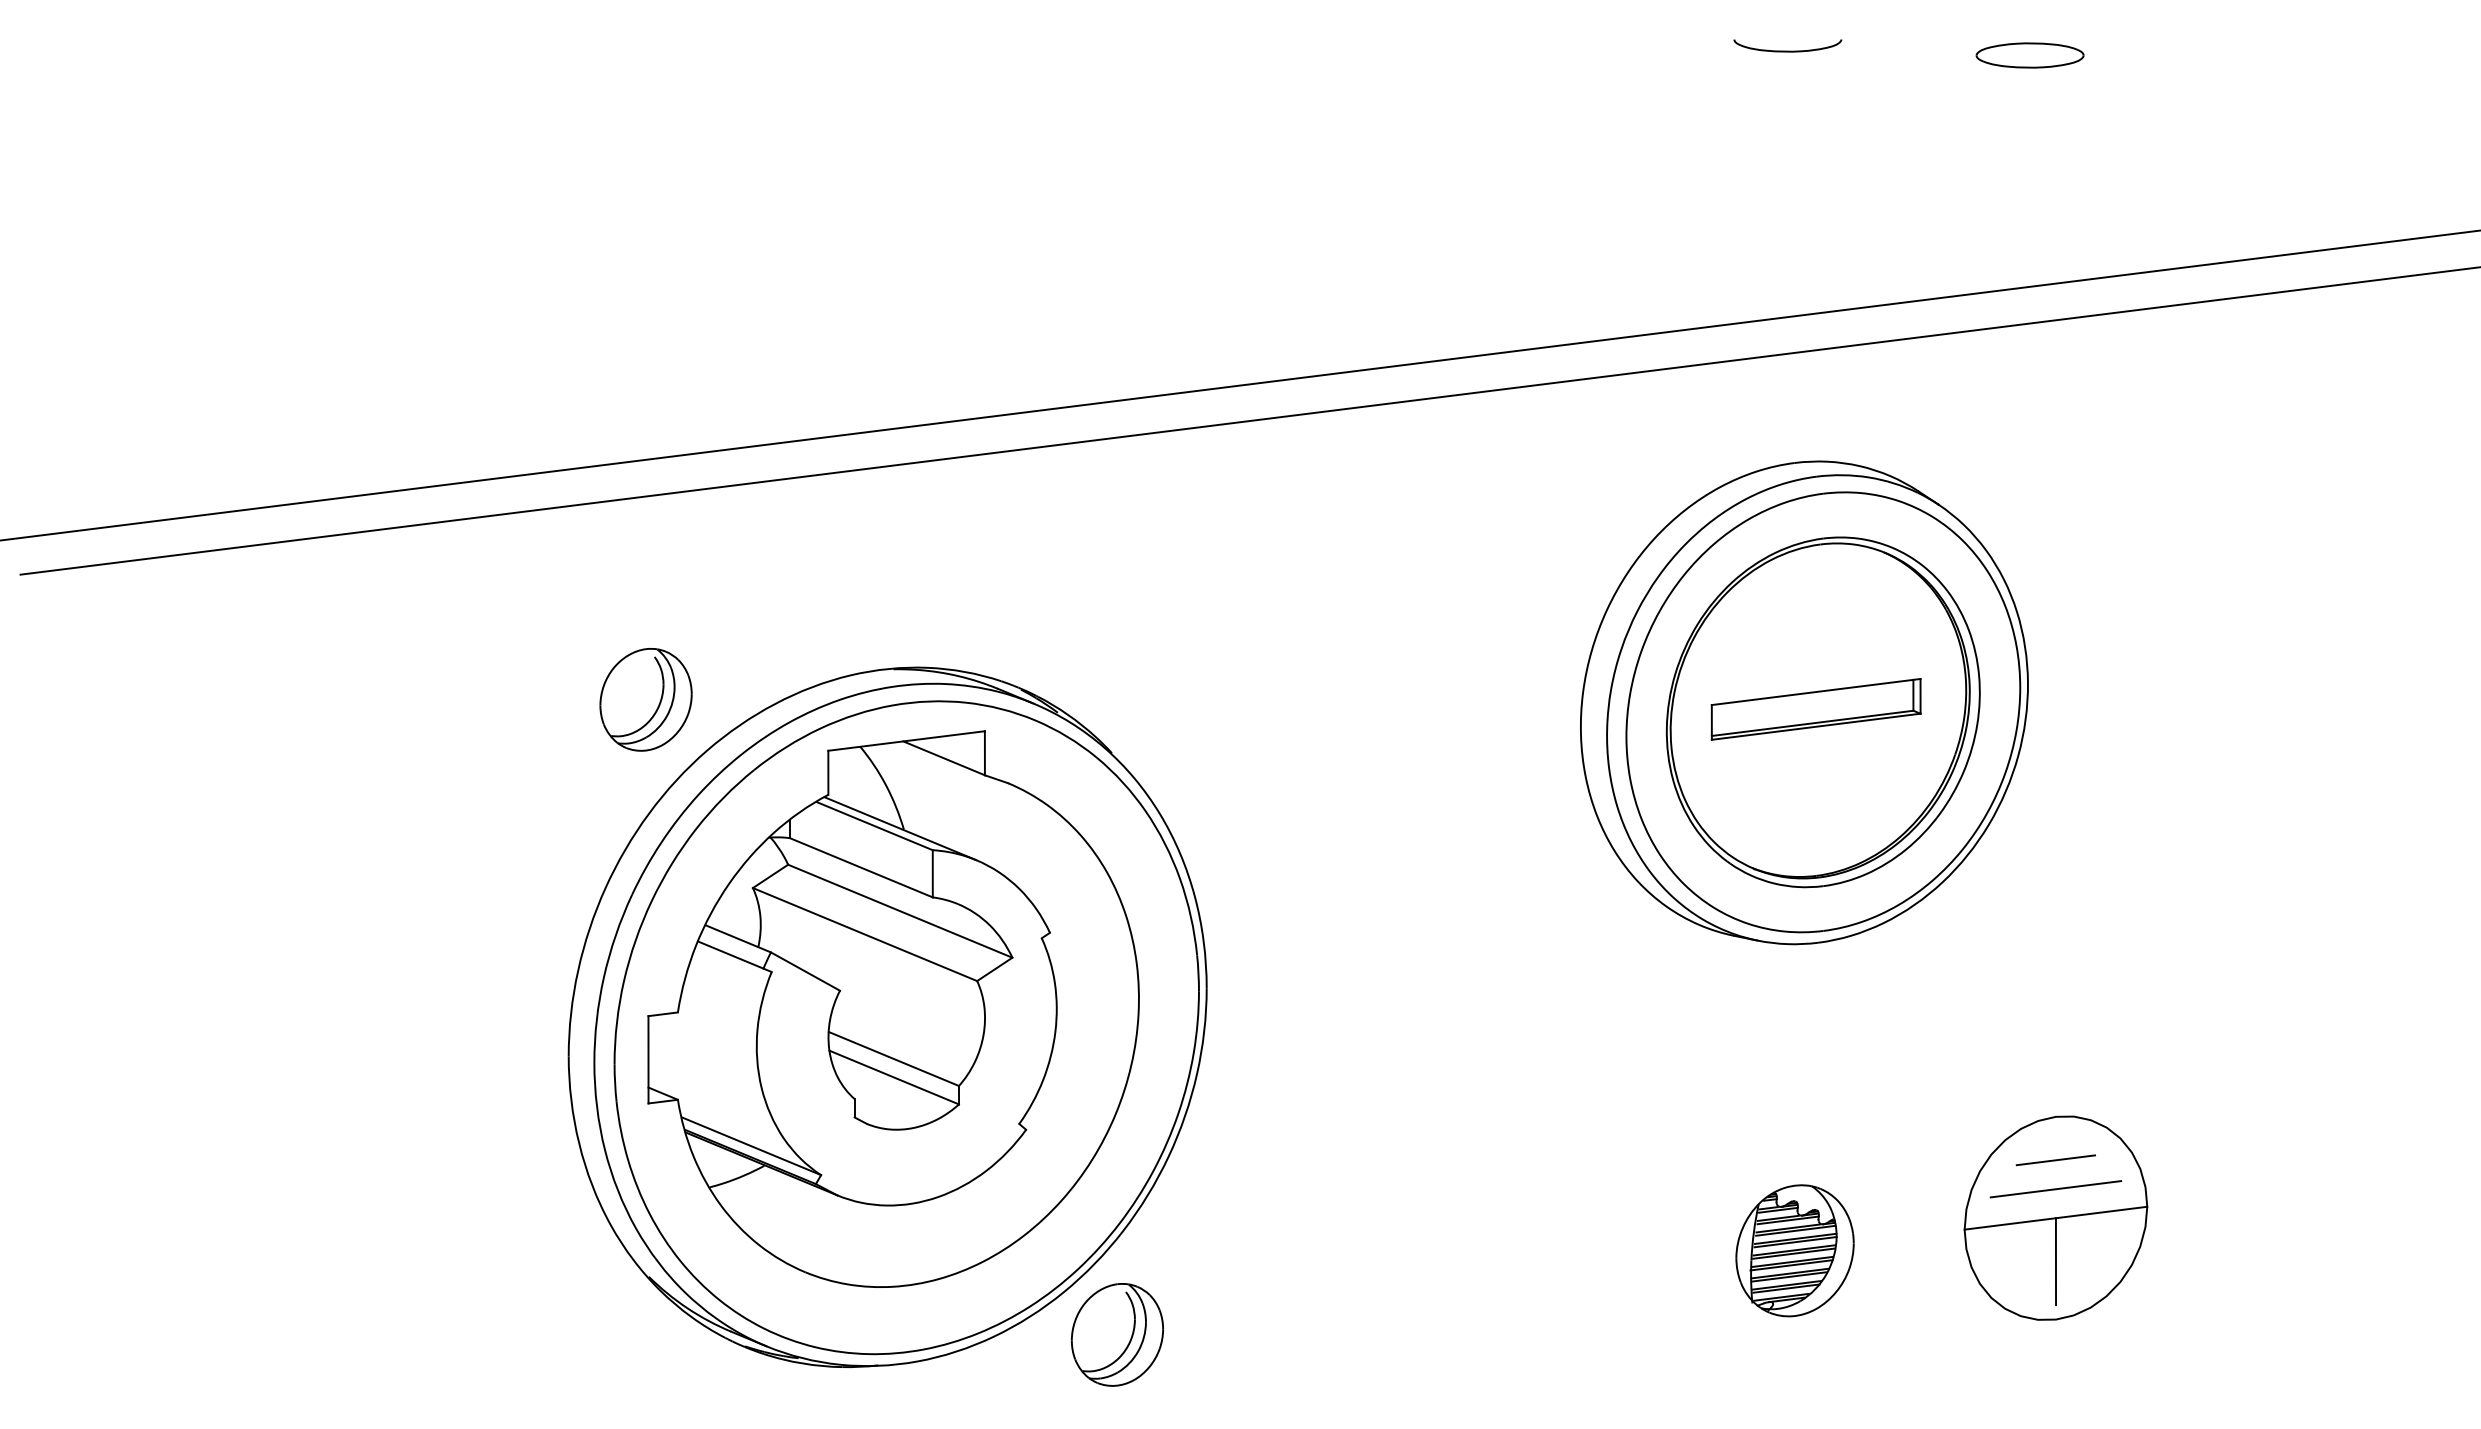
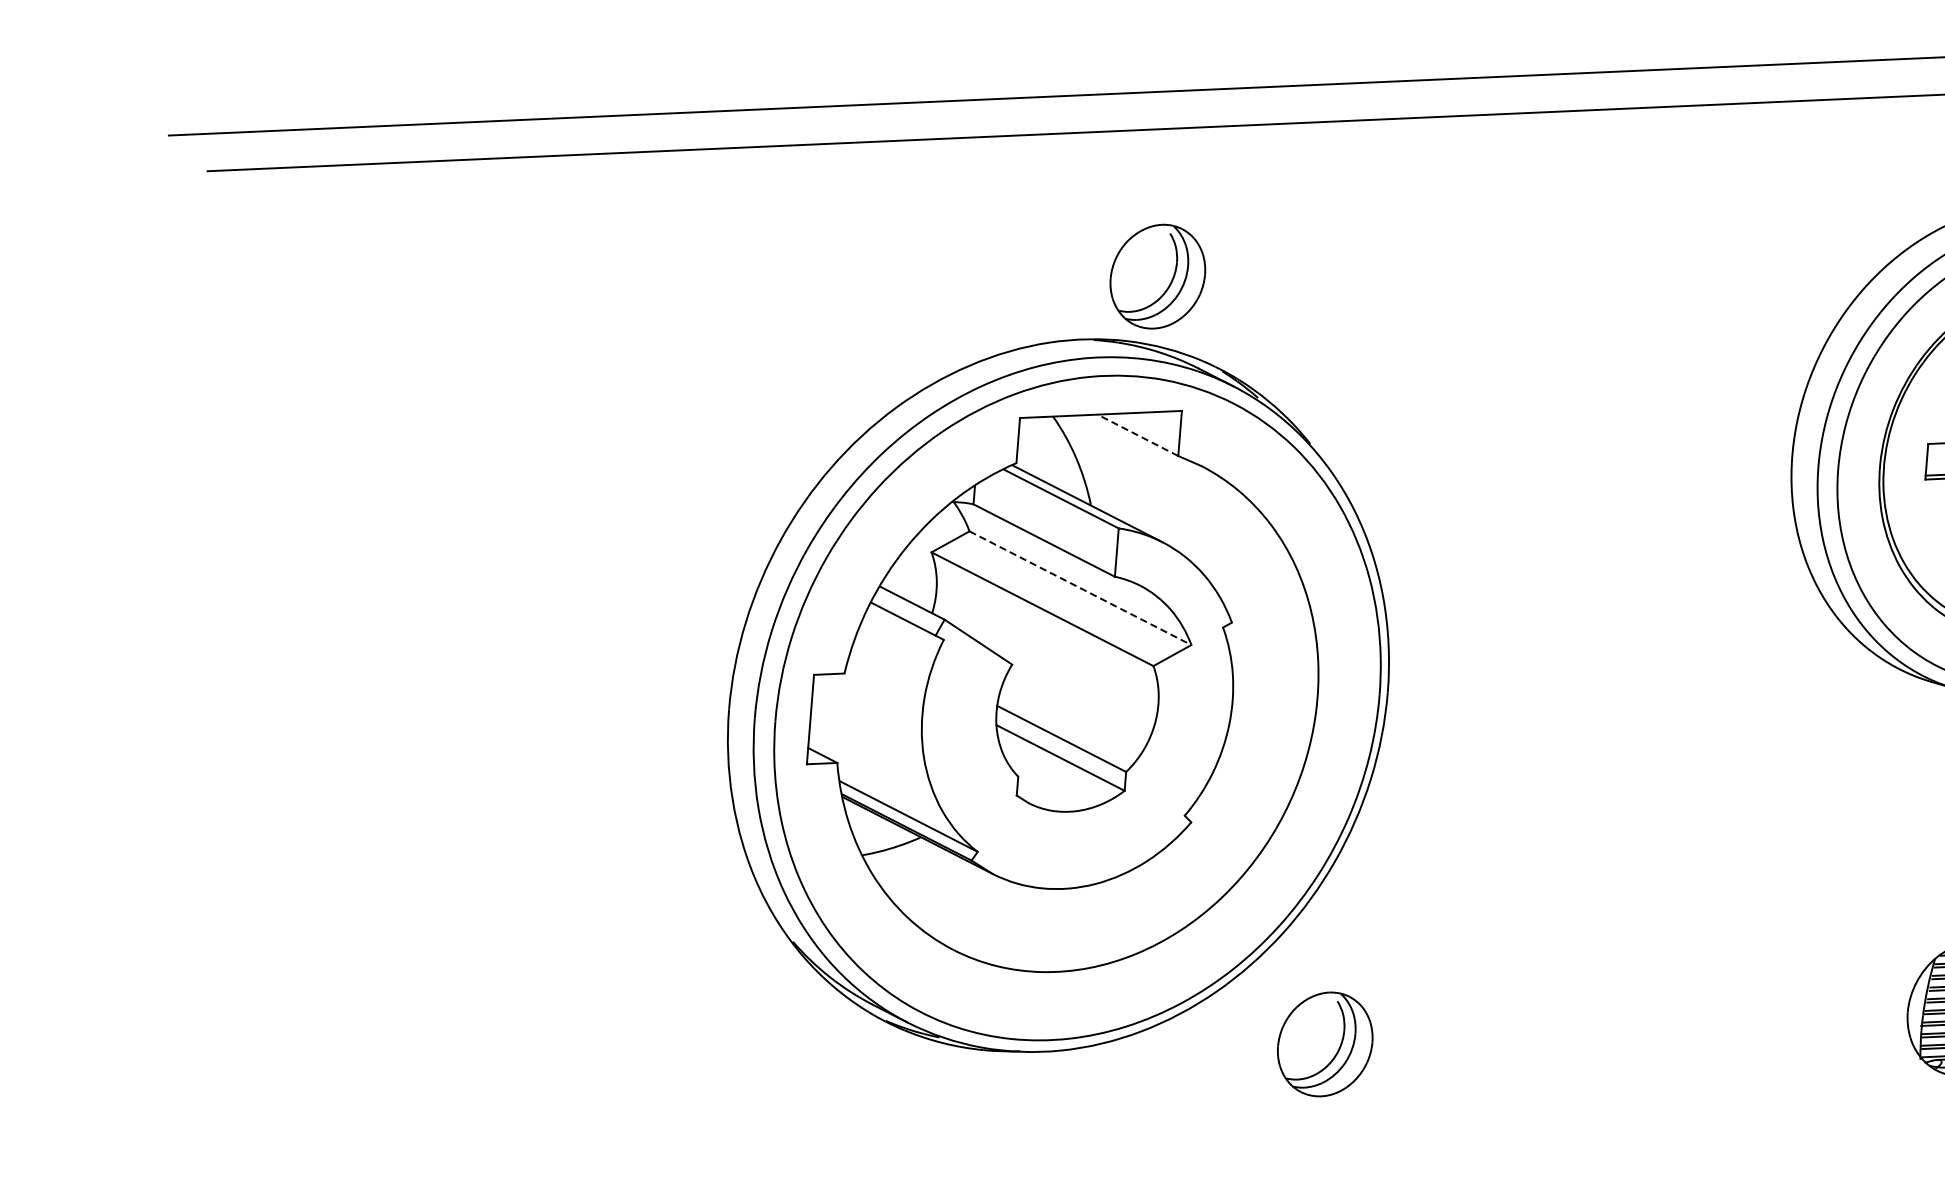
part: (645, 699) -> (1157, 276), moved
line: (943, 758) -> (1137, 435), solid -> dashed
line: (900, 911) -> (1080, 588), solid -> dashed
part: (1116, 1334) -> (1324, 1043), moved

